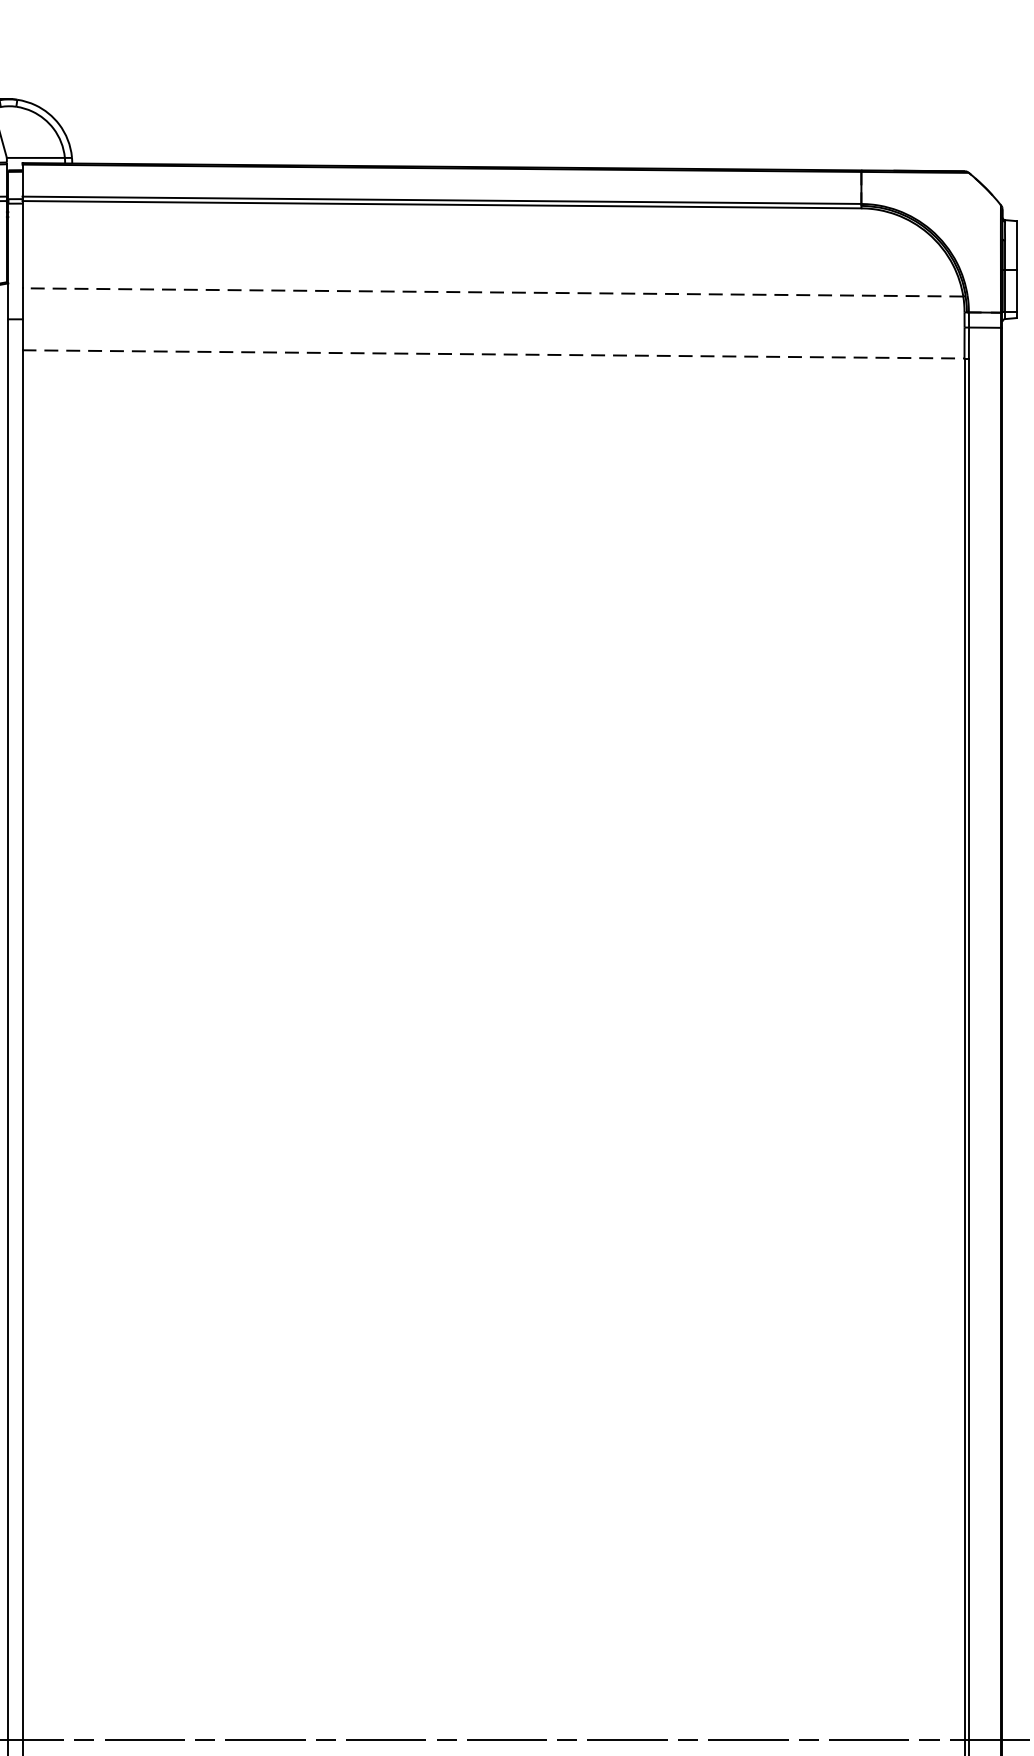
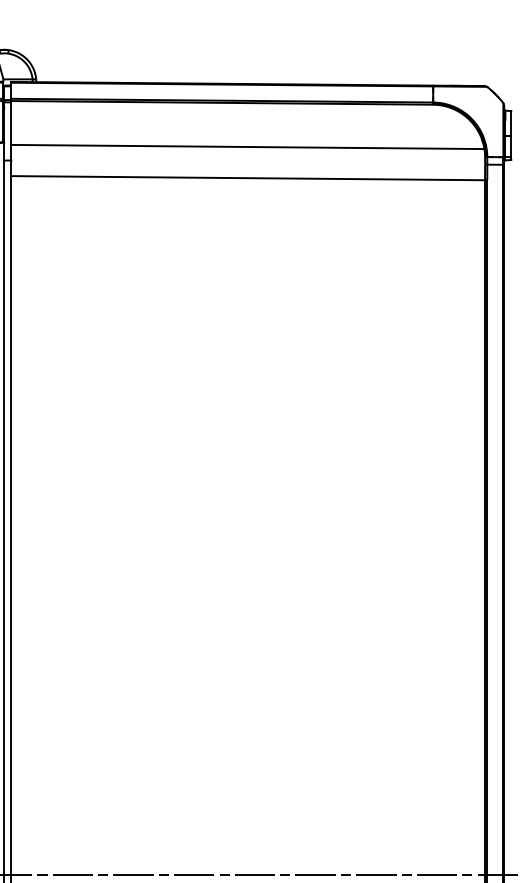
line: (492, 293) -> (247, 147), dashed -> solid
line: (494, 355) -> (248, 178), dashed -> solid

